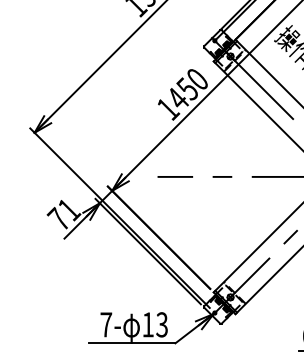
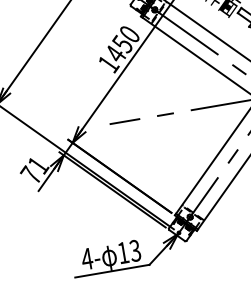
text: (105, 324) -> (86, 258), 7- -> 4-

